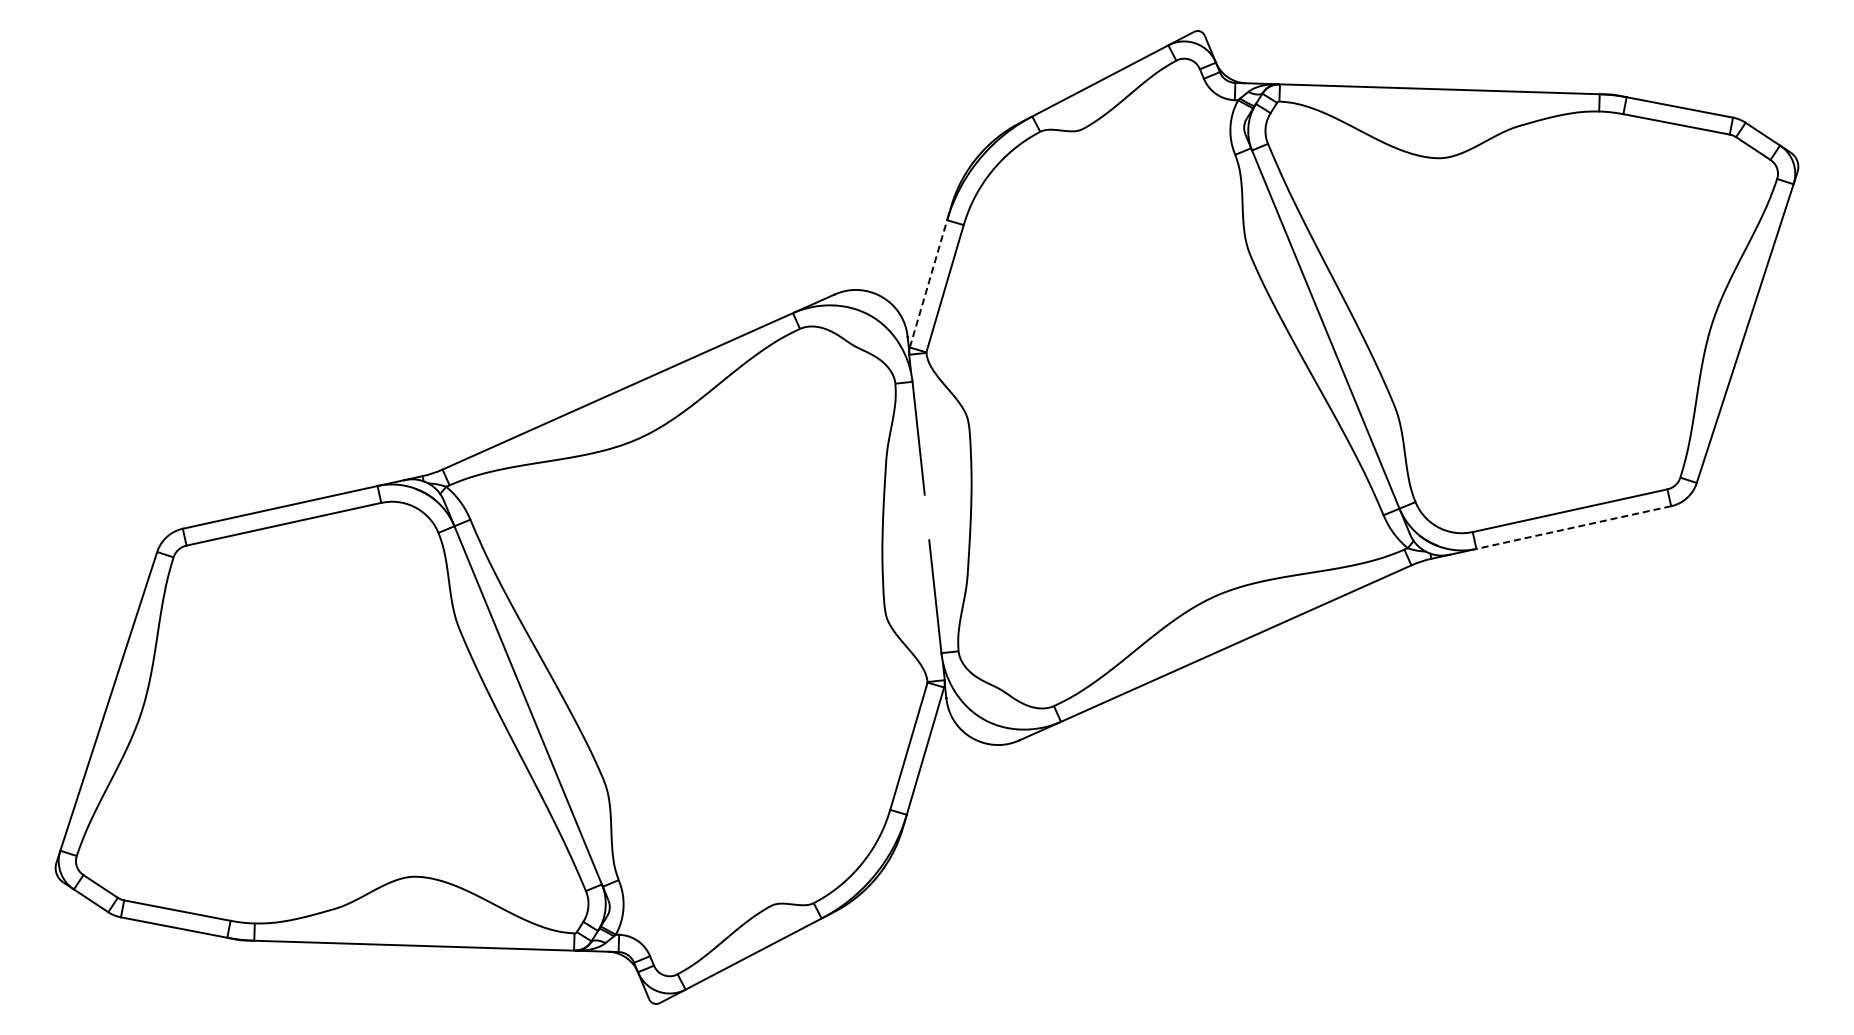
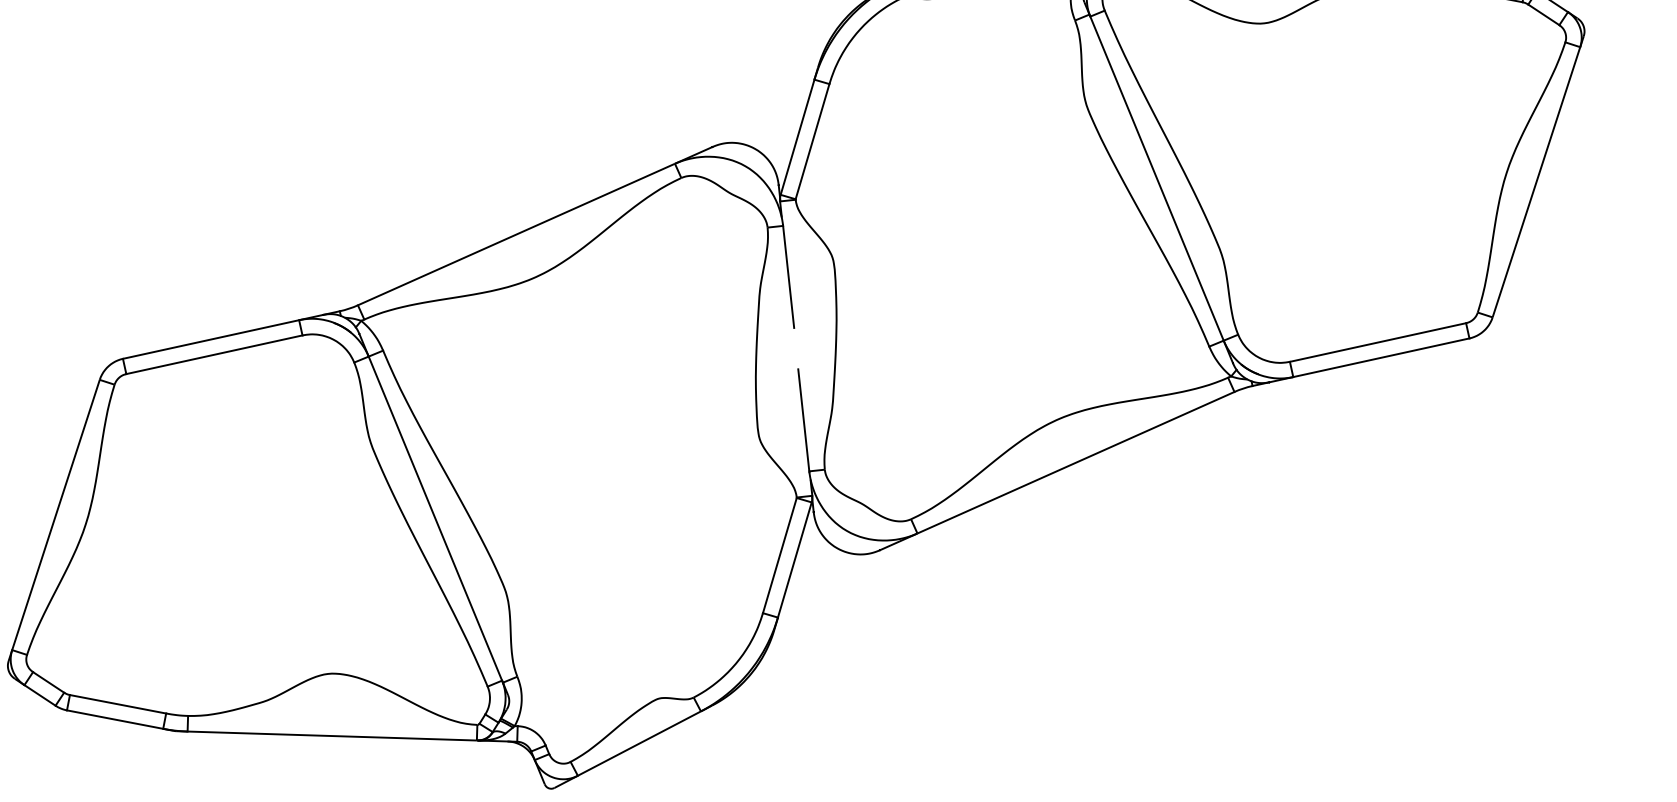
line: (928, 283) -> (797, 136), dashed -> solid
line: (1573, 527) -> (1381, 357), dashed -> solid

